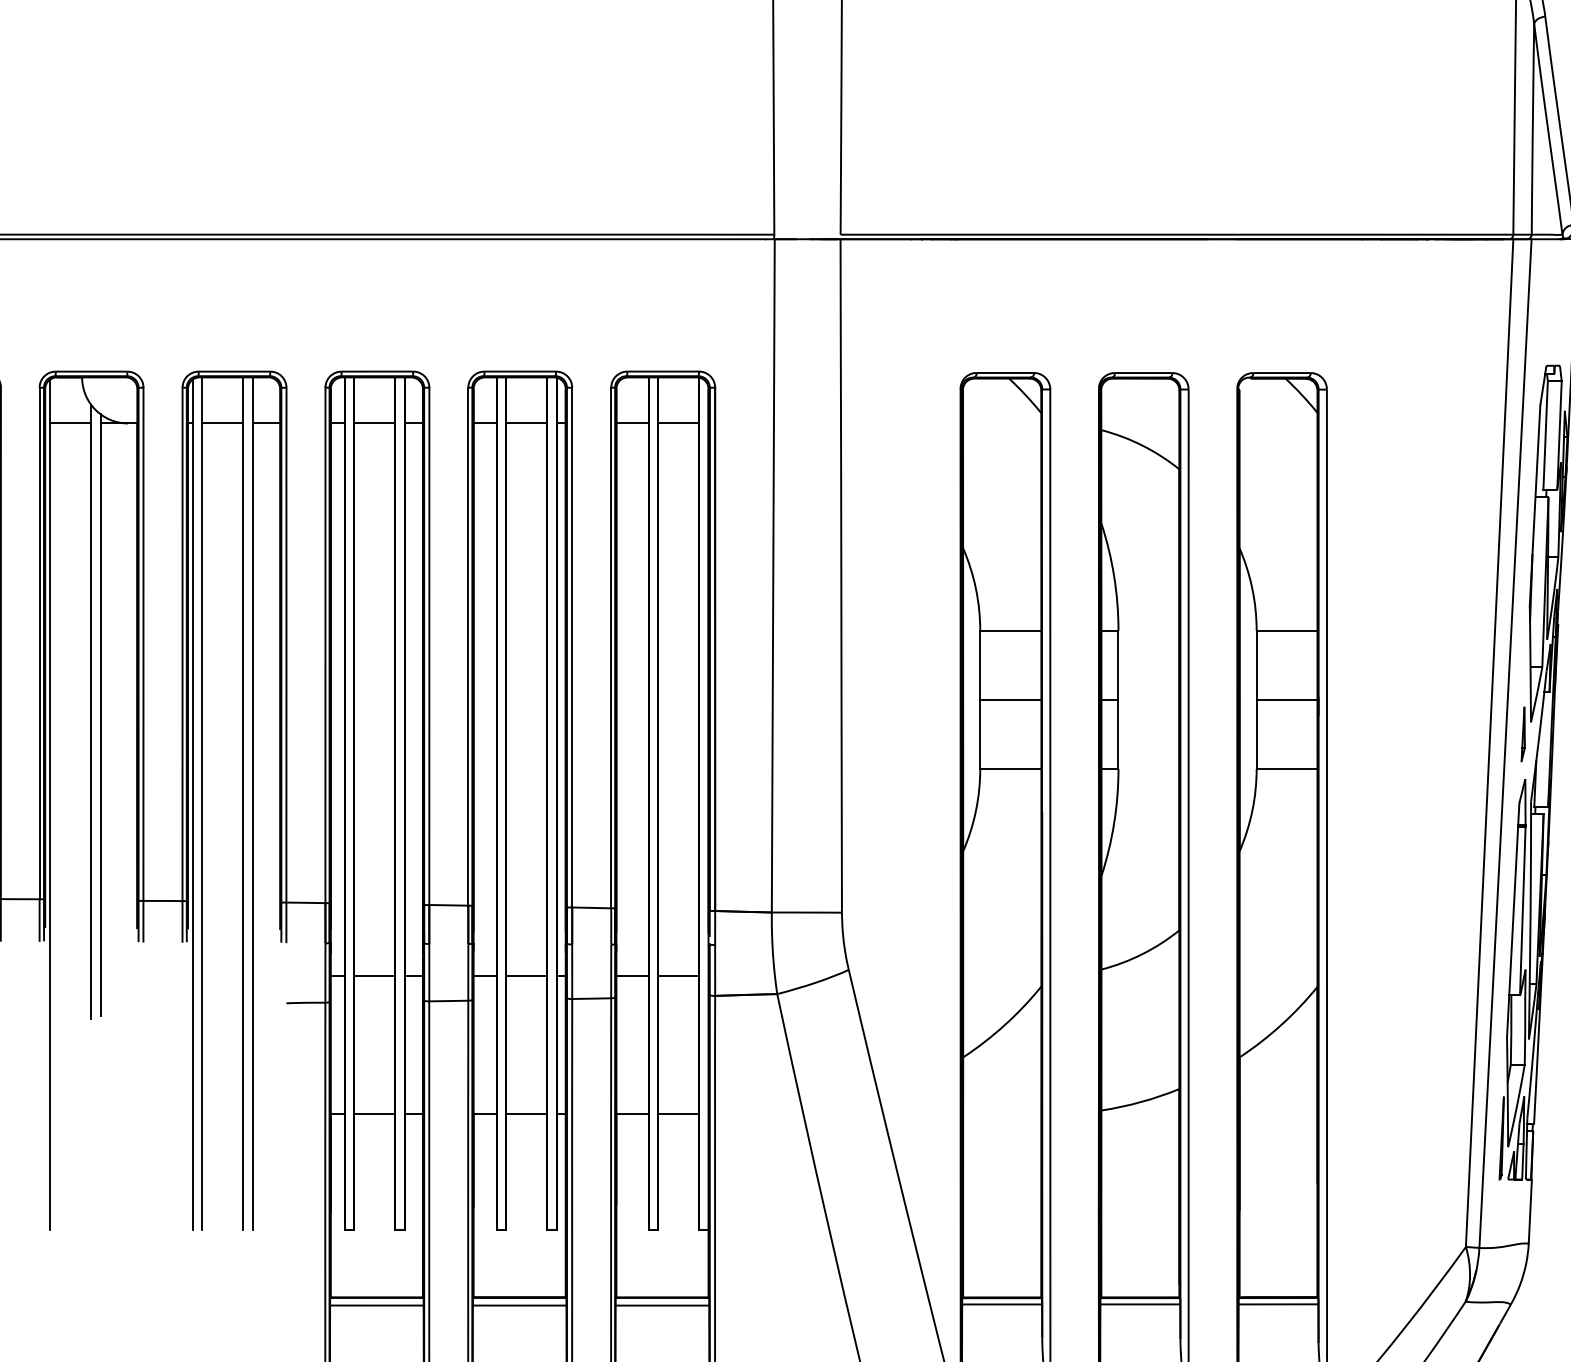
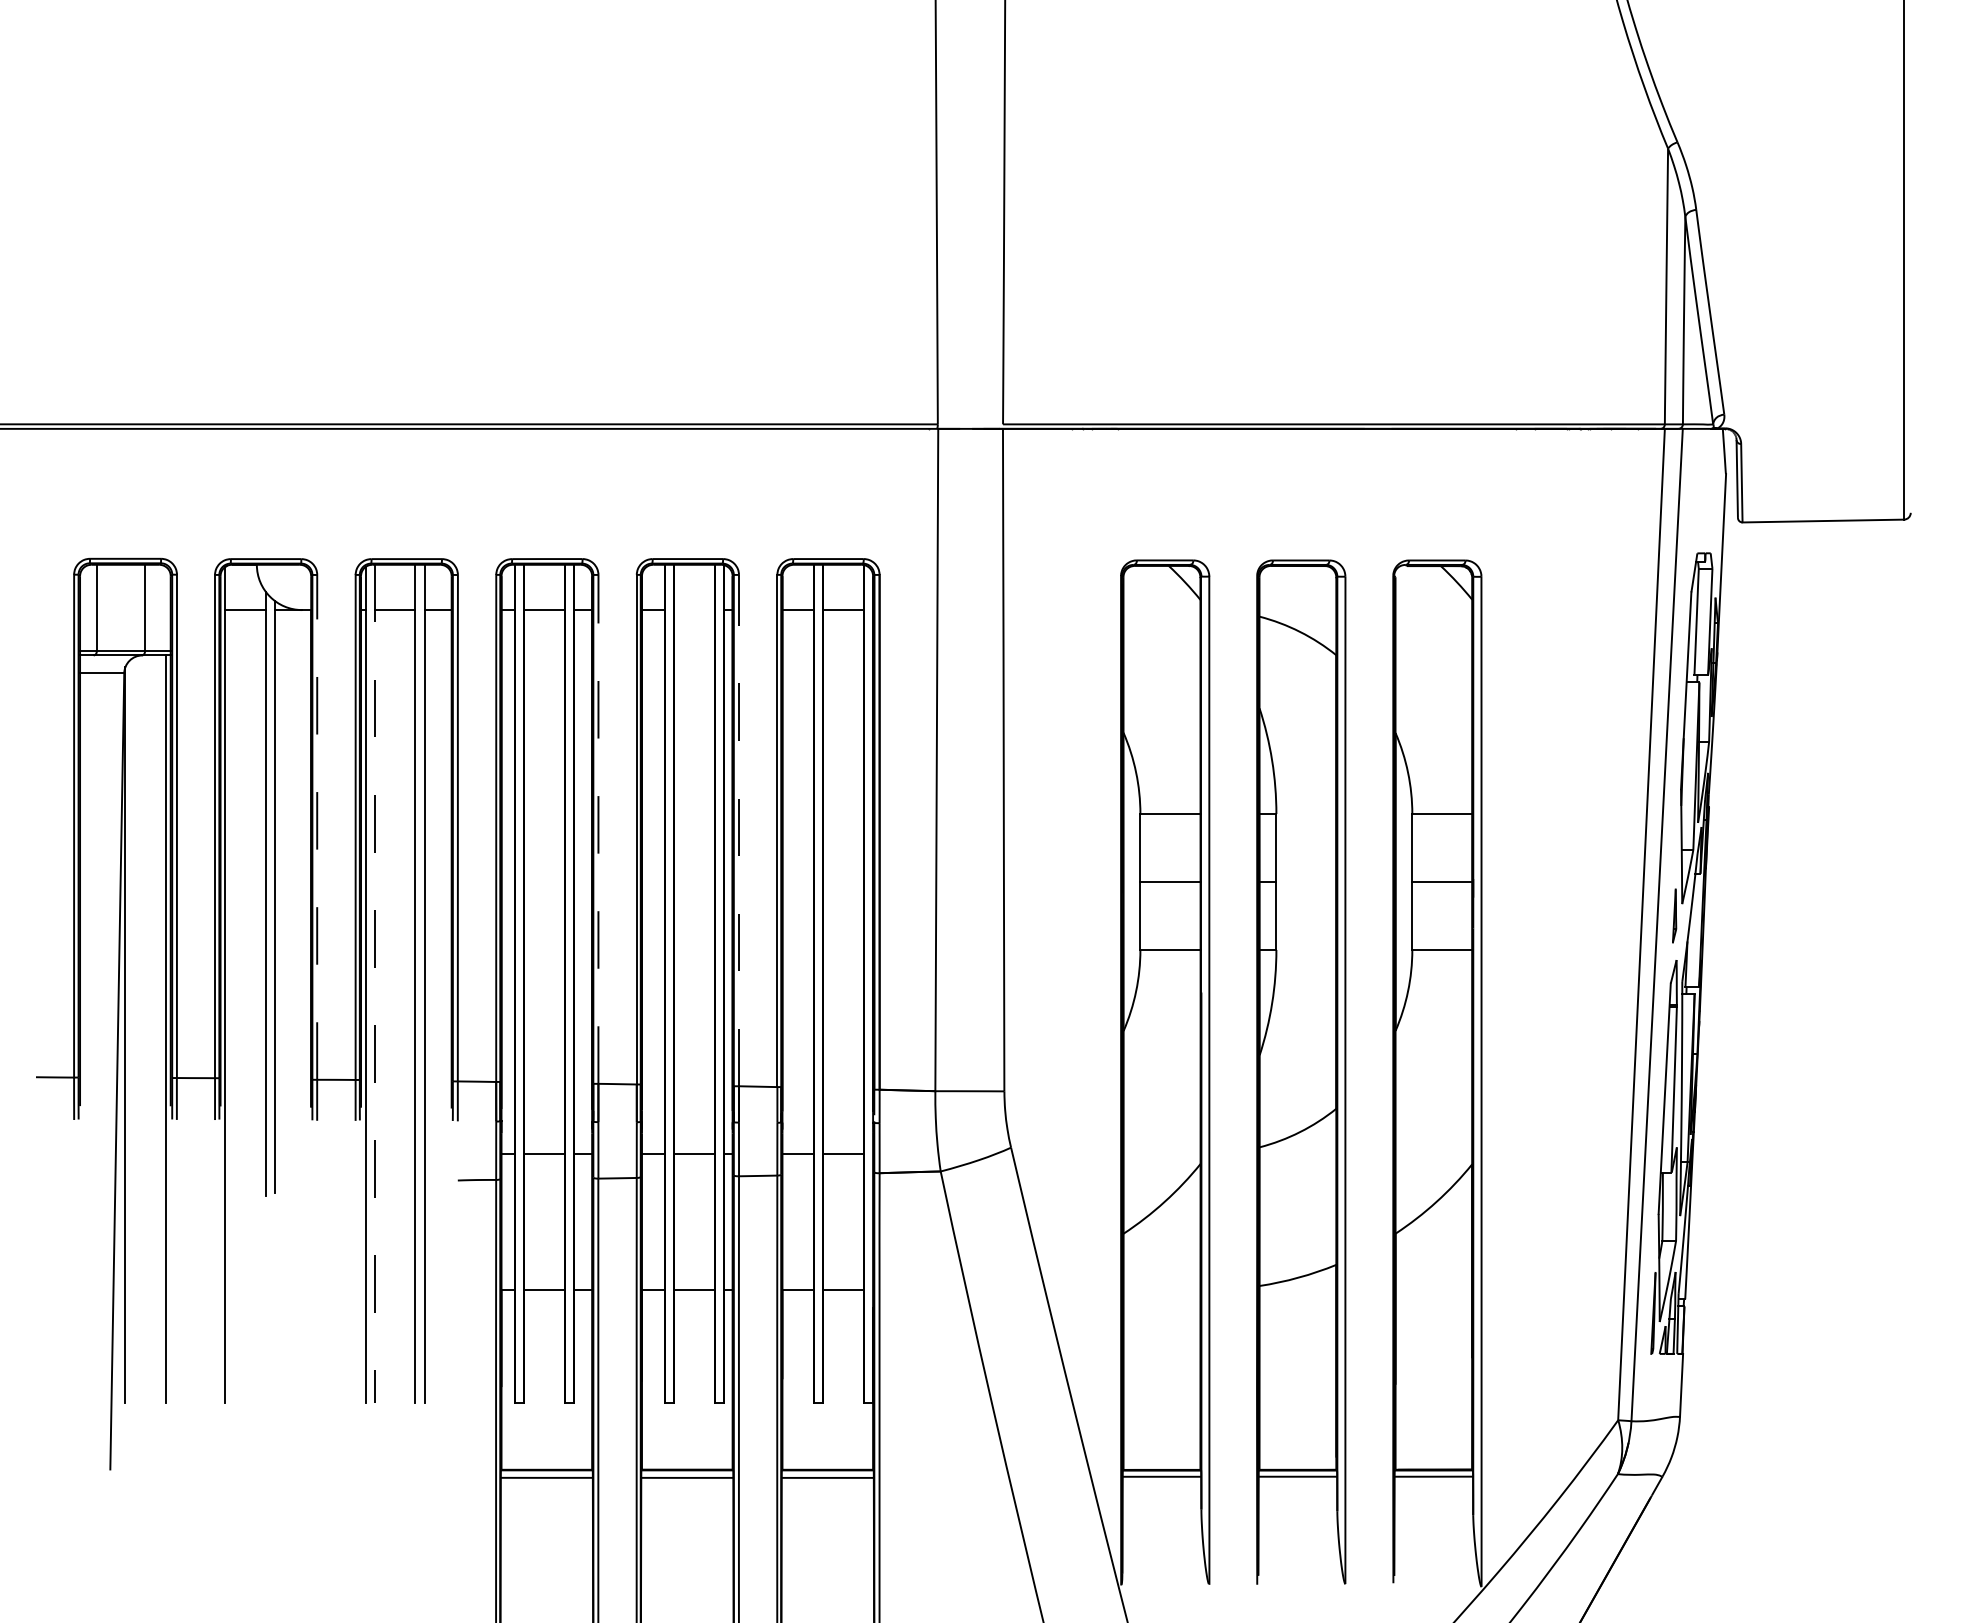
line: (525, 423) -> (693, 610), removed
line: (143, 643) -> (317, 826), solid -> dashed
line: (429, 645) -> (598, 828), solid -> dashed
line: (572, 647) -> (739, 830), solid -> dashed
line: (201, 804) -> (374, 984), solid -> dashed

